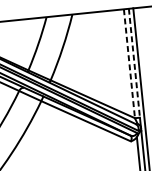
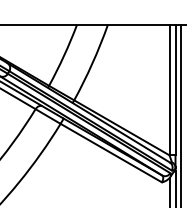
line: (134, 63) -> (175, 90), dashed -> solid
line: (129, 64) -> (169, 90), dashed -> solid

